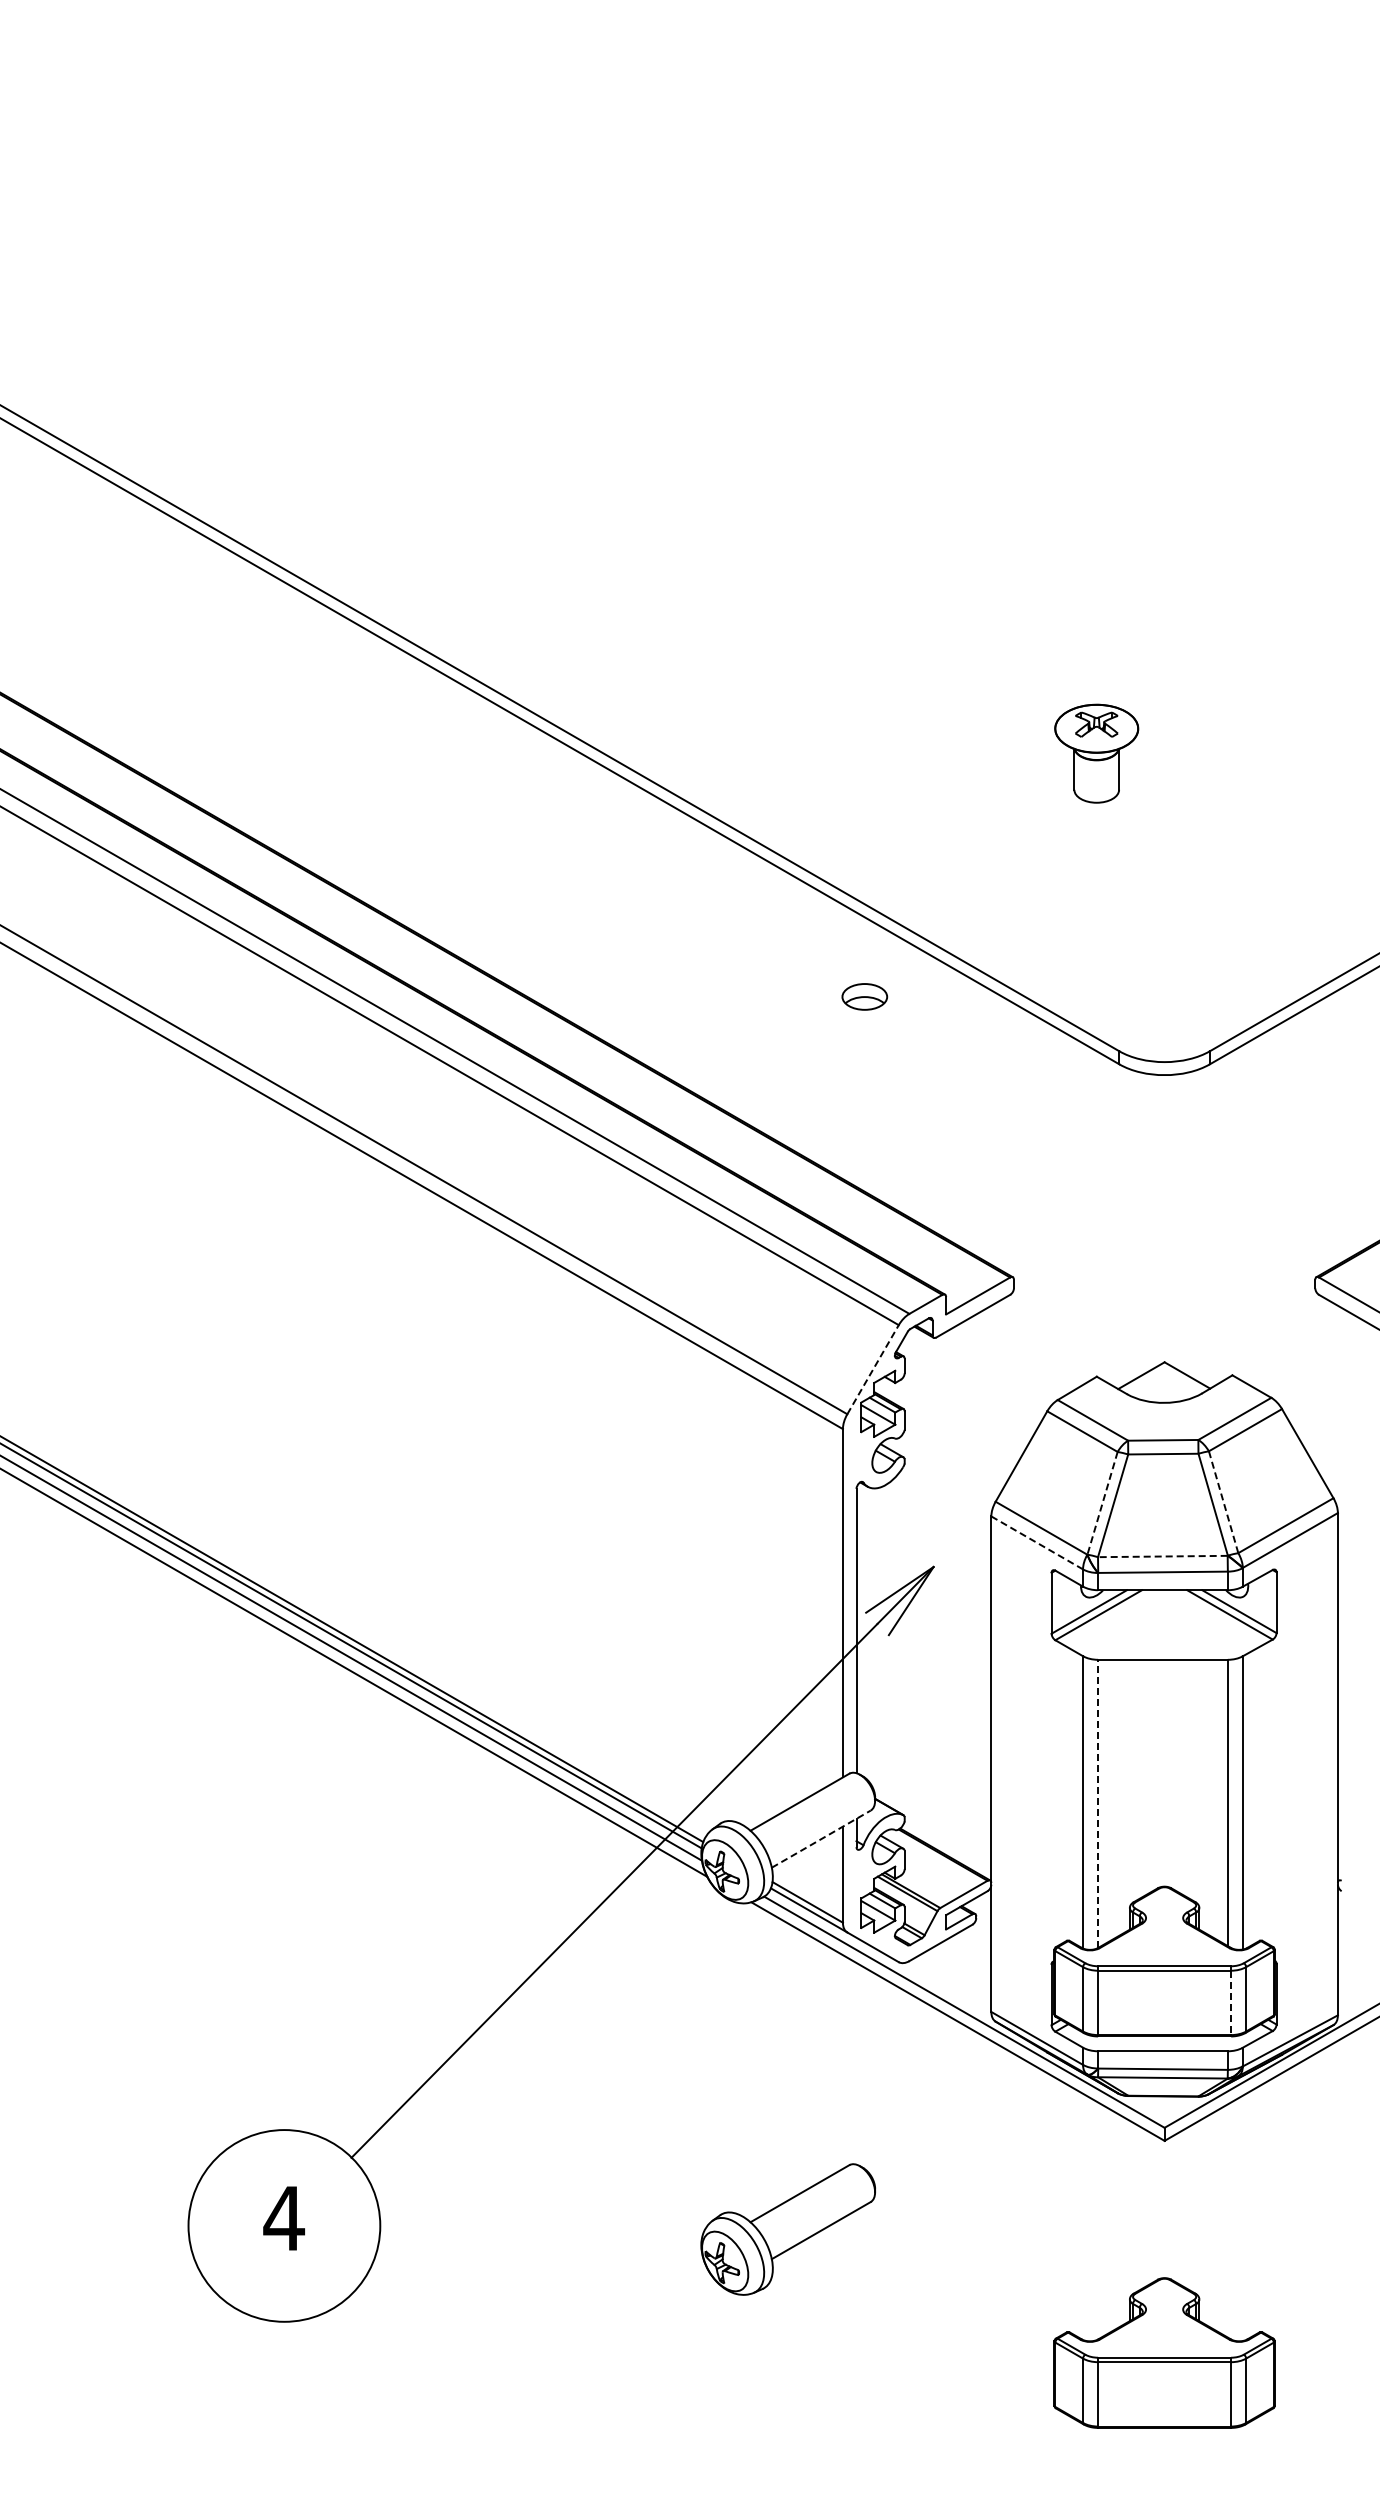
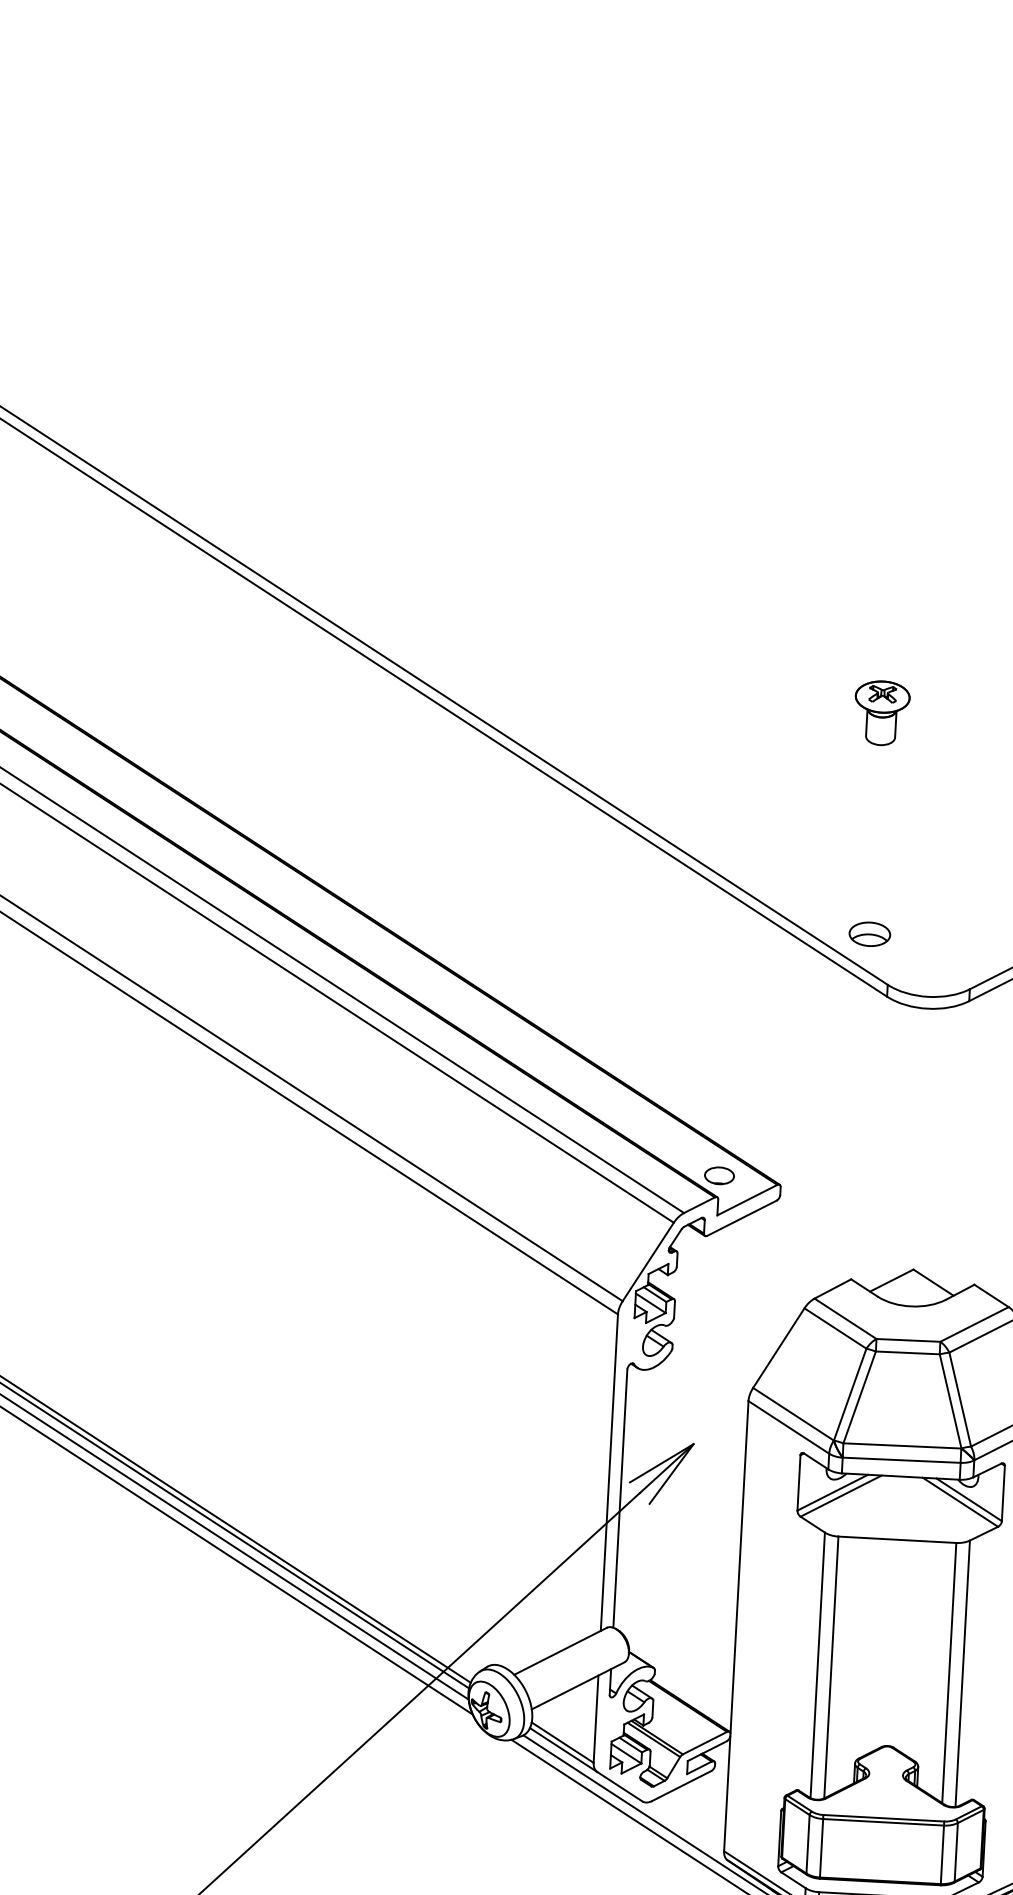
part: (1096, 753) -> (881, 713), size x0.71
part: (864, 996) -> (869, 933), moved
part: (945, 1270) -> (718, 1175), added
line: (873, 1369) -> (648, 1261), dashed -> solid
line: (1223, 1501) -> (960, 1398), dashed -> solid
line: (1102, 1503) -> (850, 1394), dashed -> solid
line: (1037, 1542) -> (789, 1427), dashed -> solid
line: (1162, 1556) -> (902, 1445), dashed -> solid
line: (1098, 1803) -> (831, 1667), dashed -> solid
line: (821, 1838) -> (578, 1685), dashed -> solid
line: (1231, 2003) -> (942, 1855), dashed -> solid

